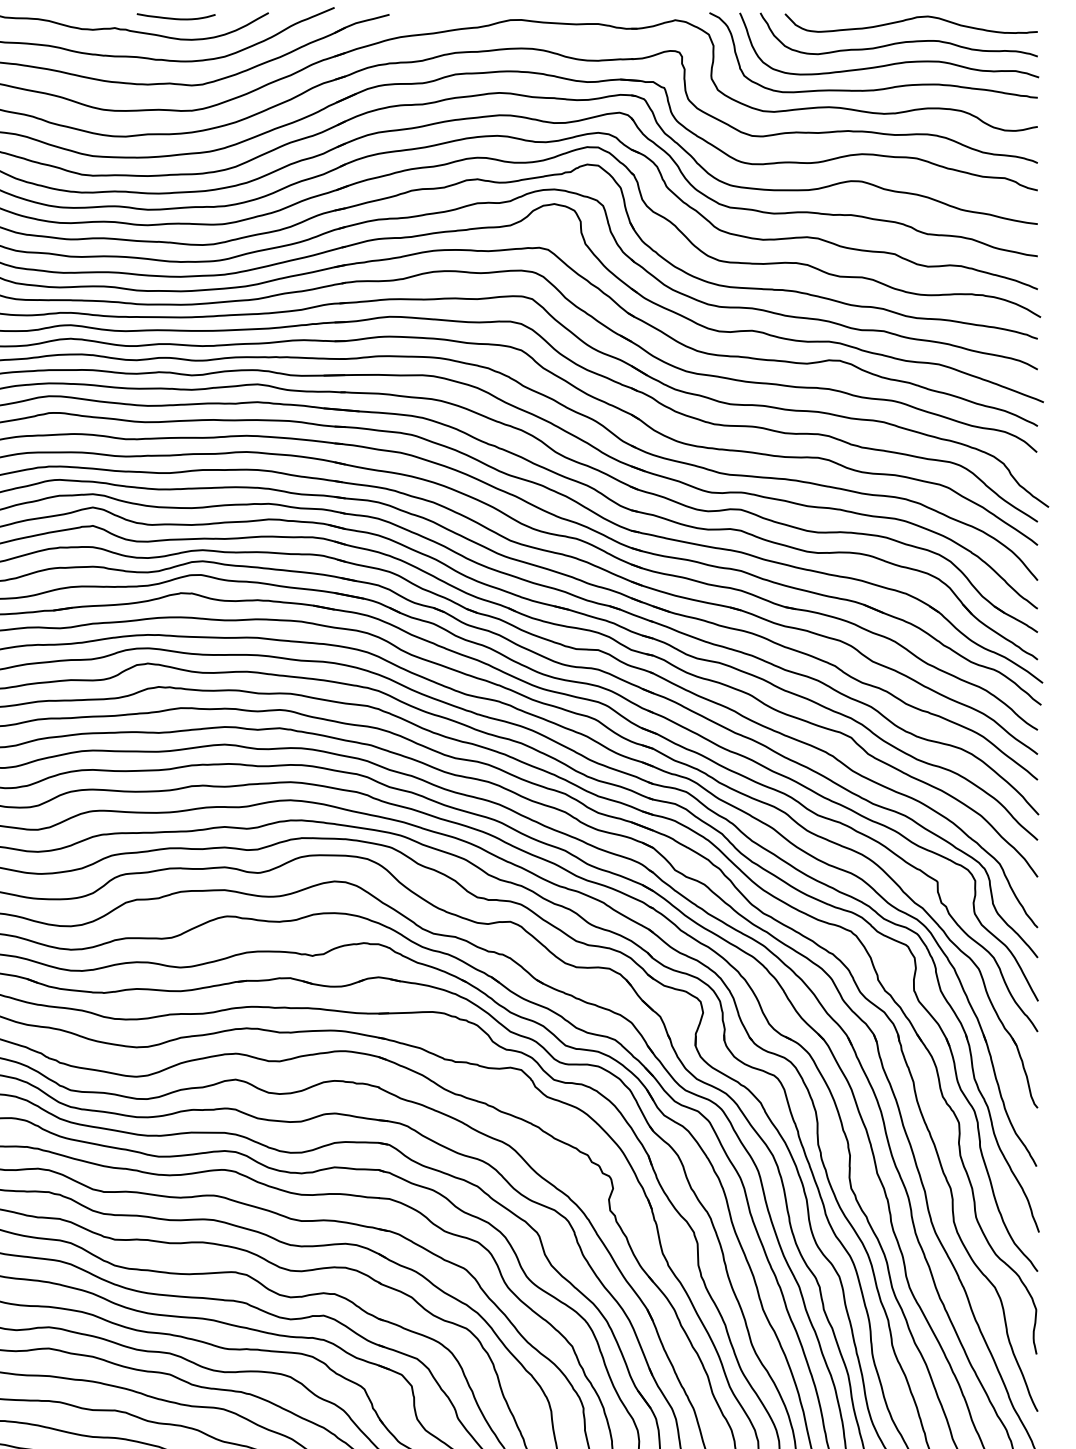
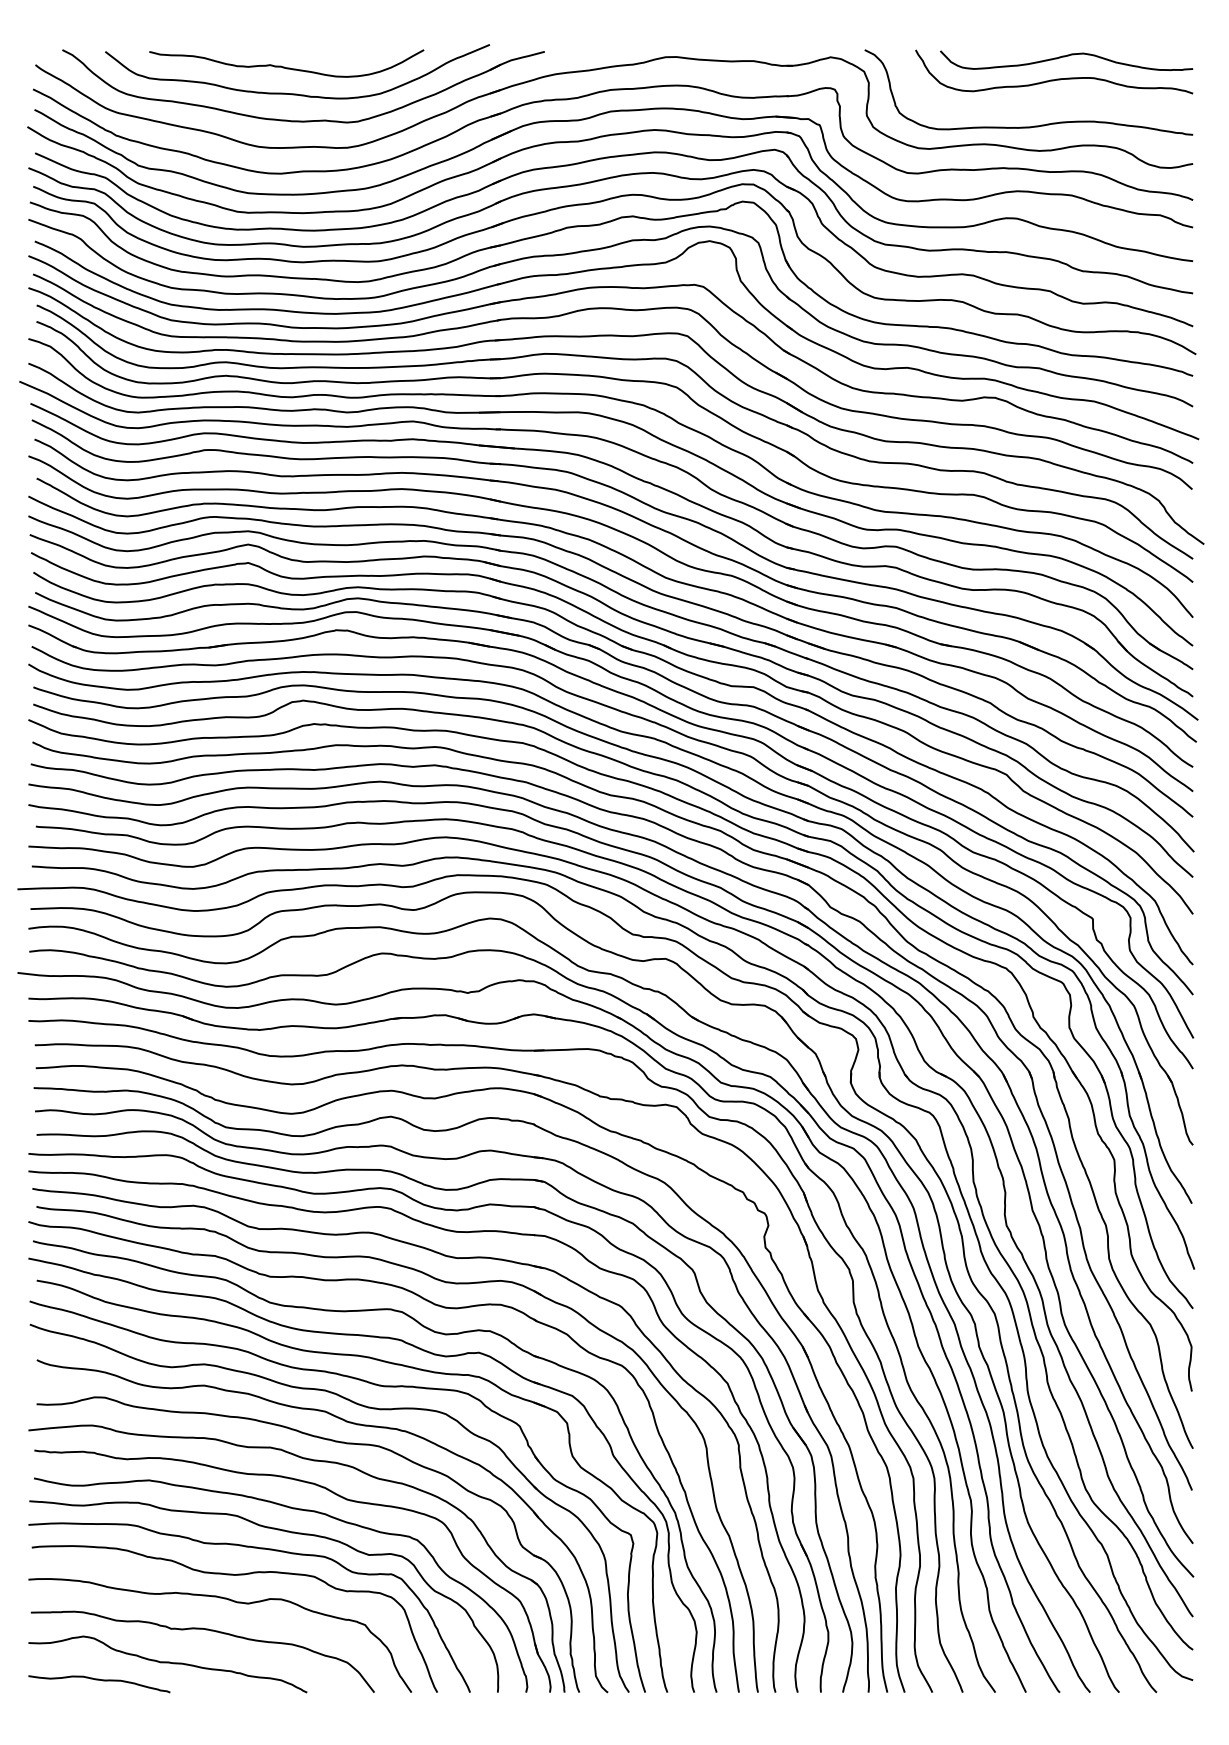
curve: (176, 18) -> (331, 55), removed
curve: (891, 63) -> (1046, 100), removed

